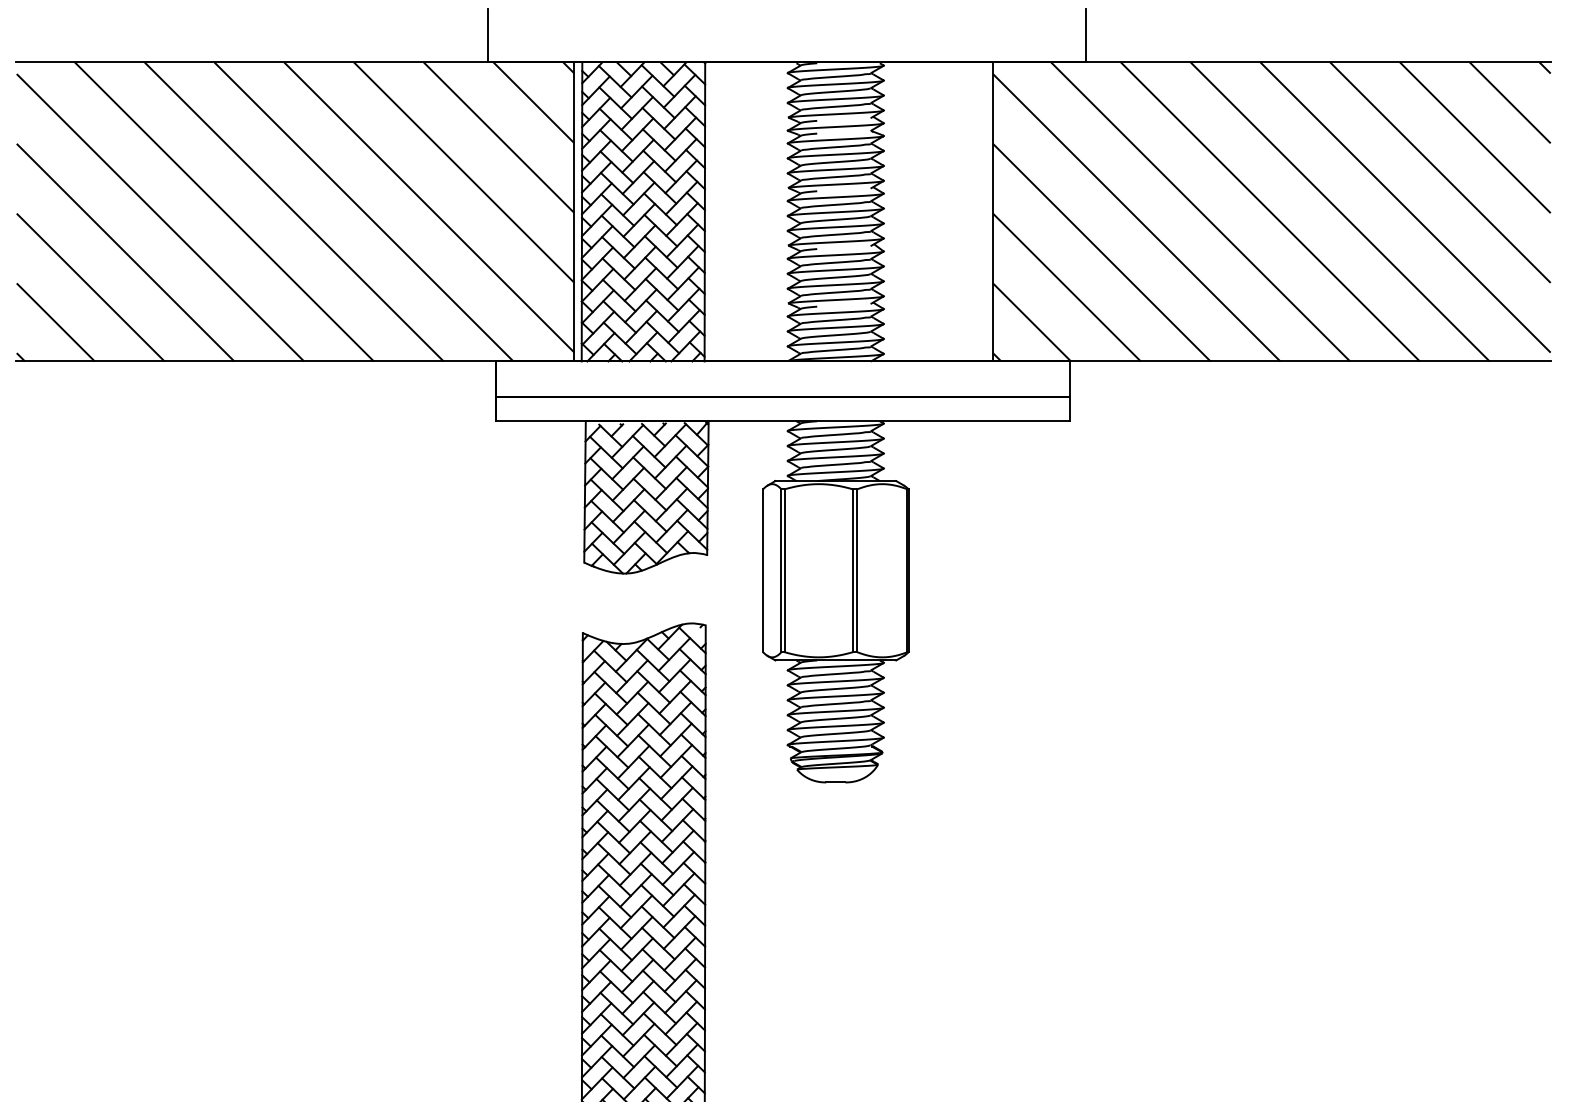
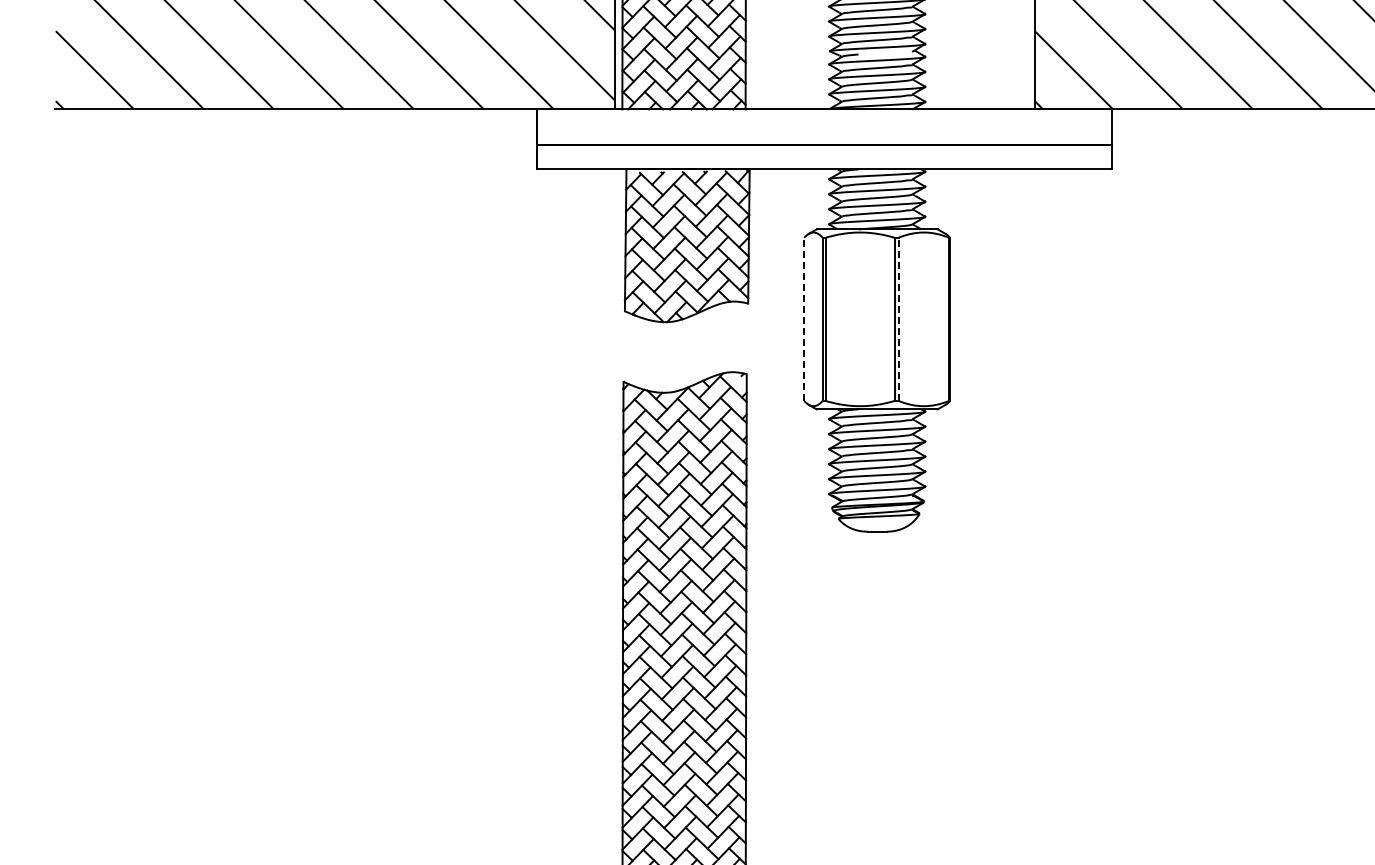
line: (763, 570) -> (804, 319), solid -> dashed
line: (857, 570) -> (898, 319), solid -> dashed

